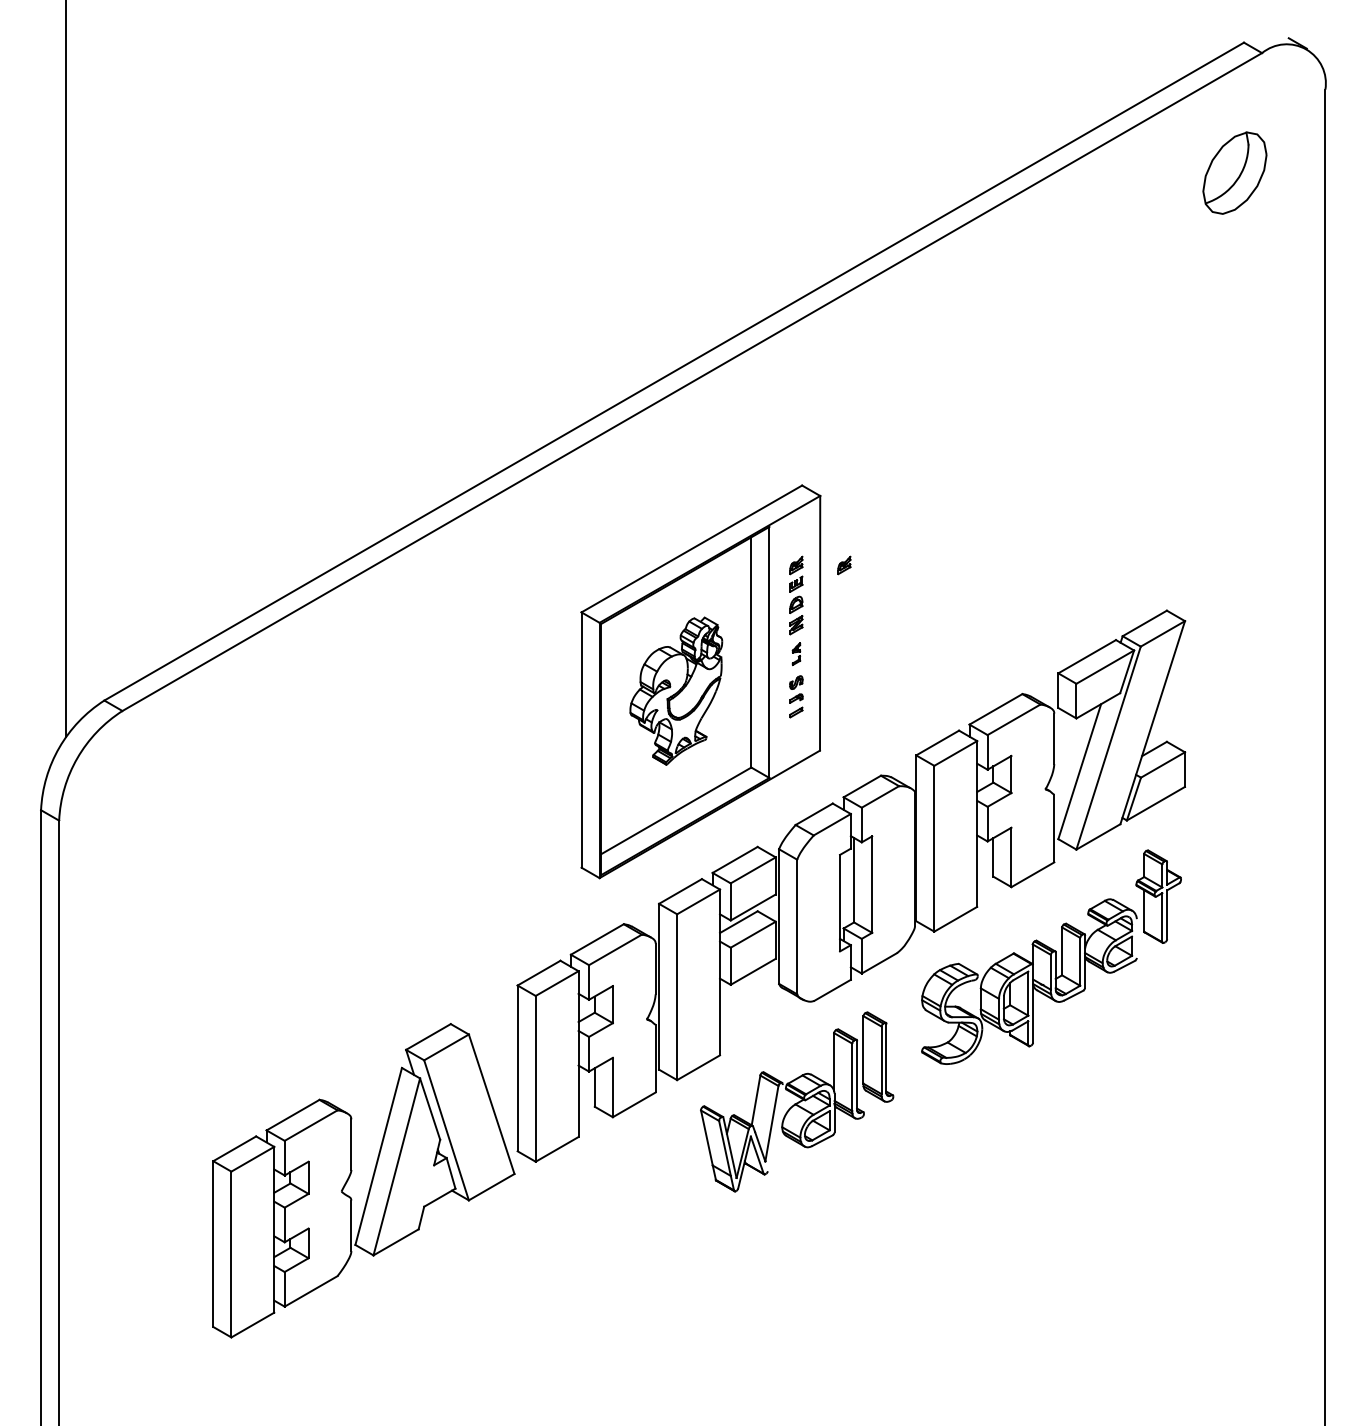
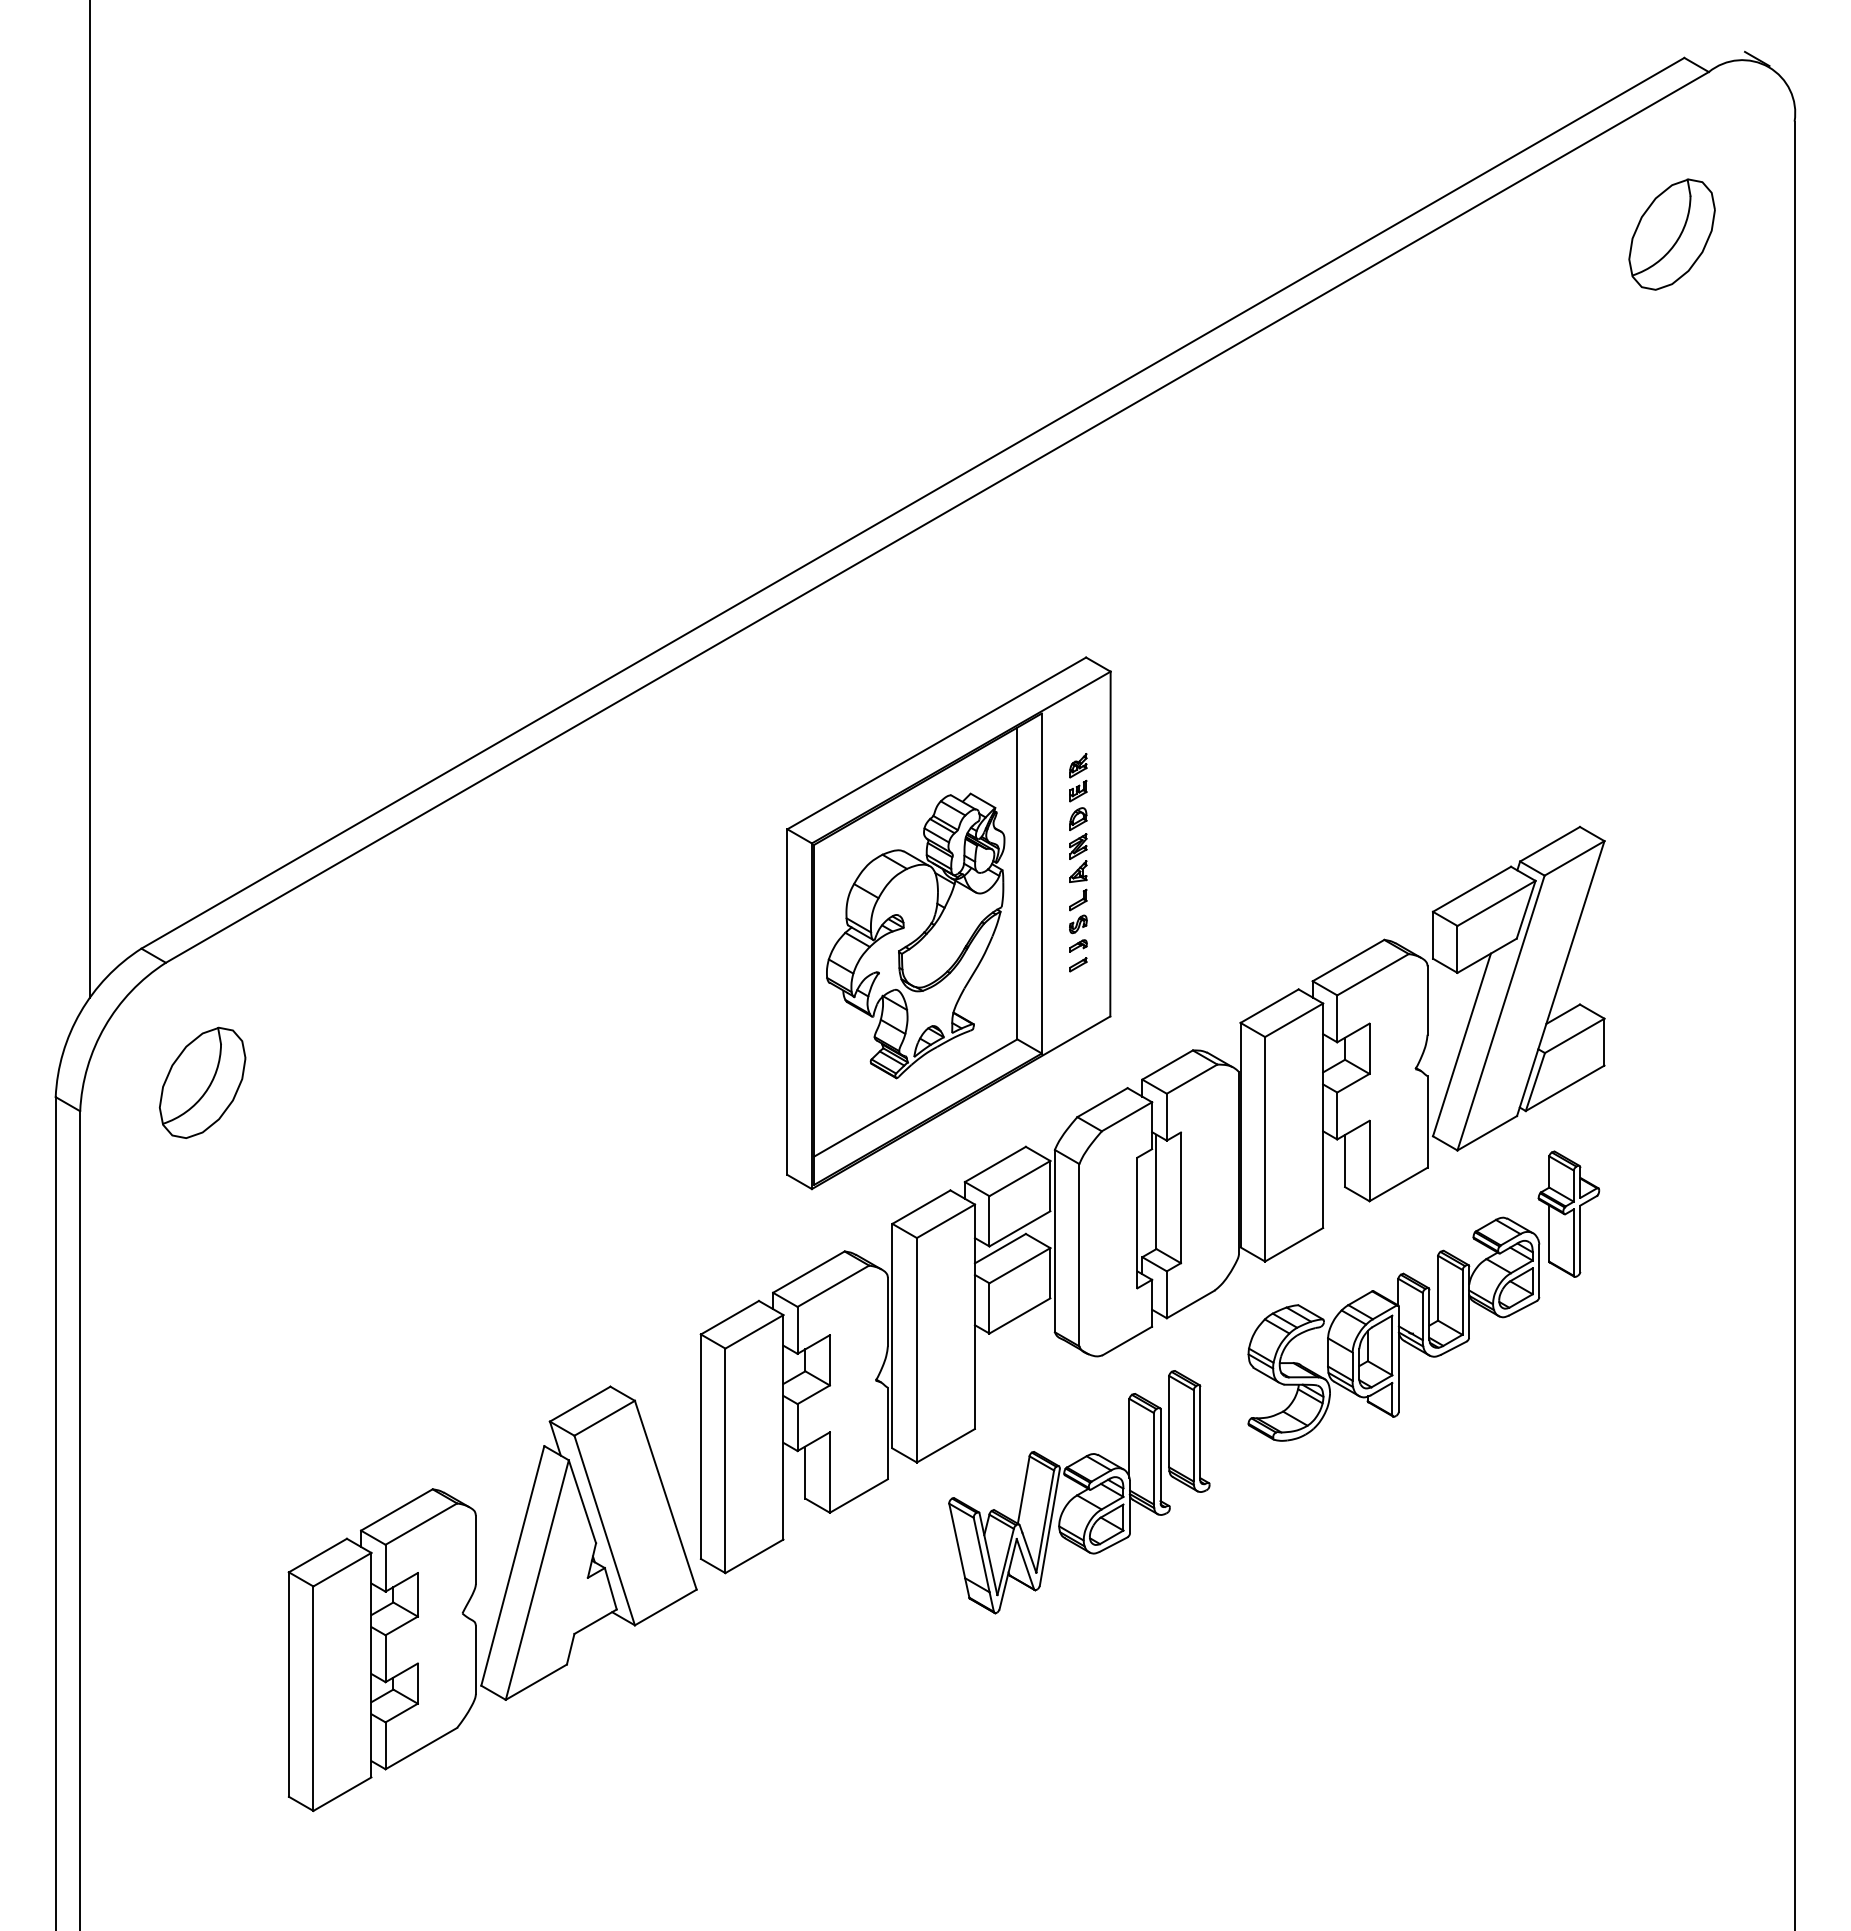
part: (844, 565) -> (1143, 765), removed
part: (796, 653) -> (1078, 885), size x1.67
part: (676, 690) -> (915, 935), size x1.43
part: (149, 799) -> (202, 1082), added
line: (1137, 938) -> (1539, 1270), added
line: (775, 1128) -> (1049, 1527), added

